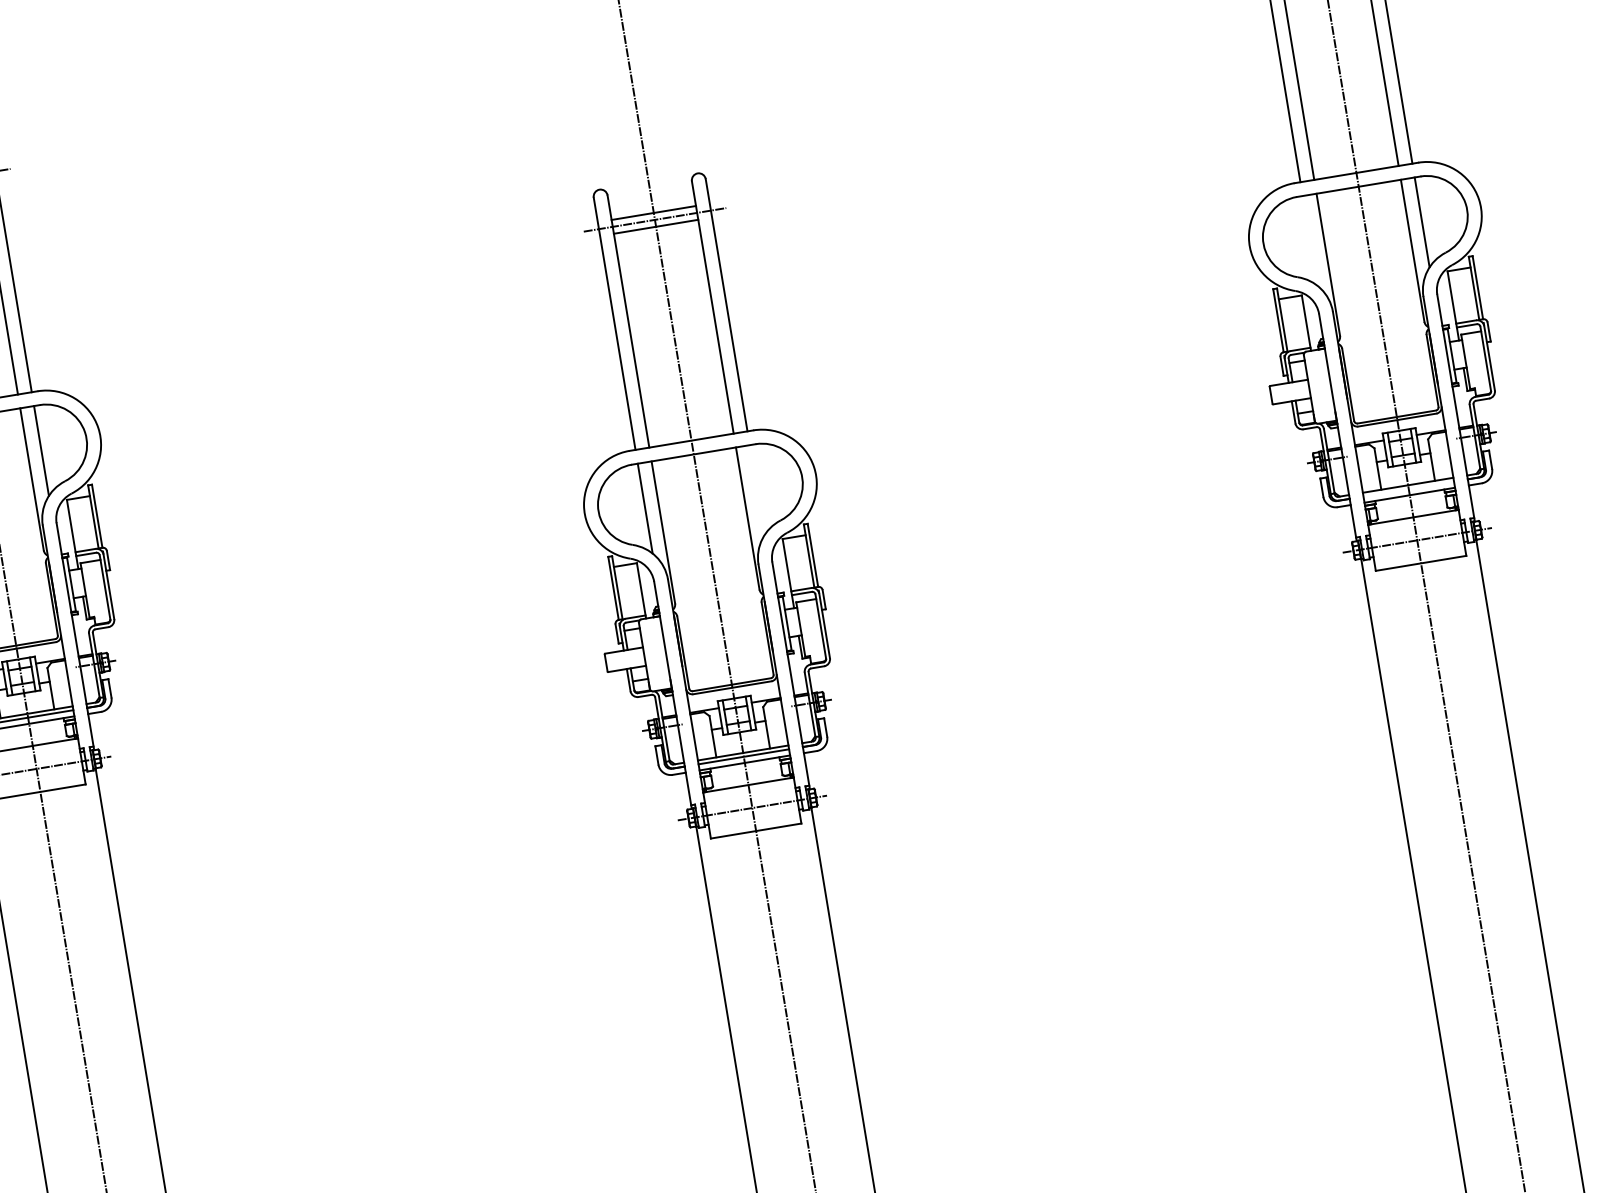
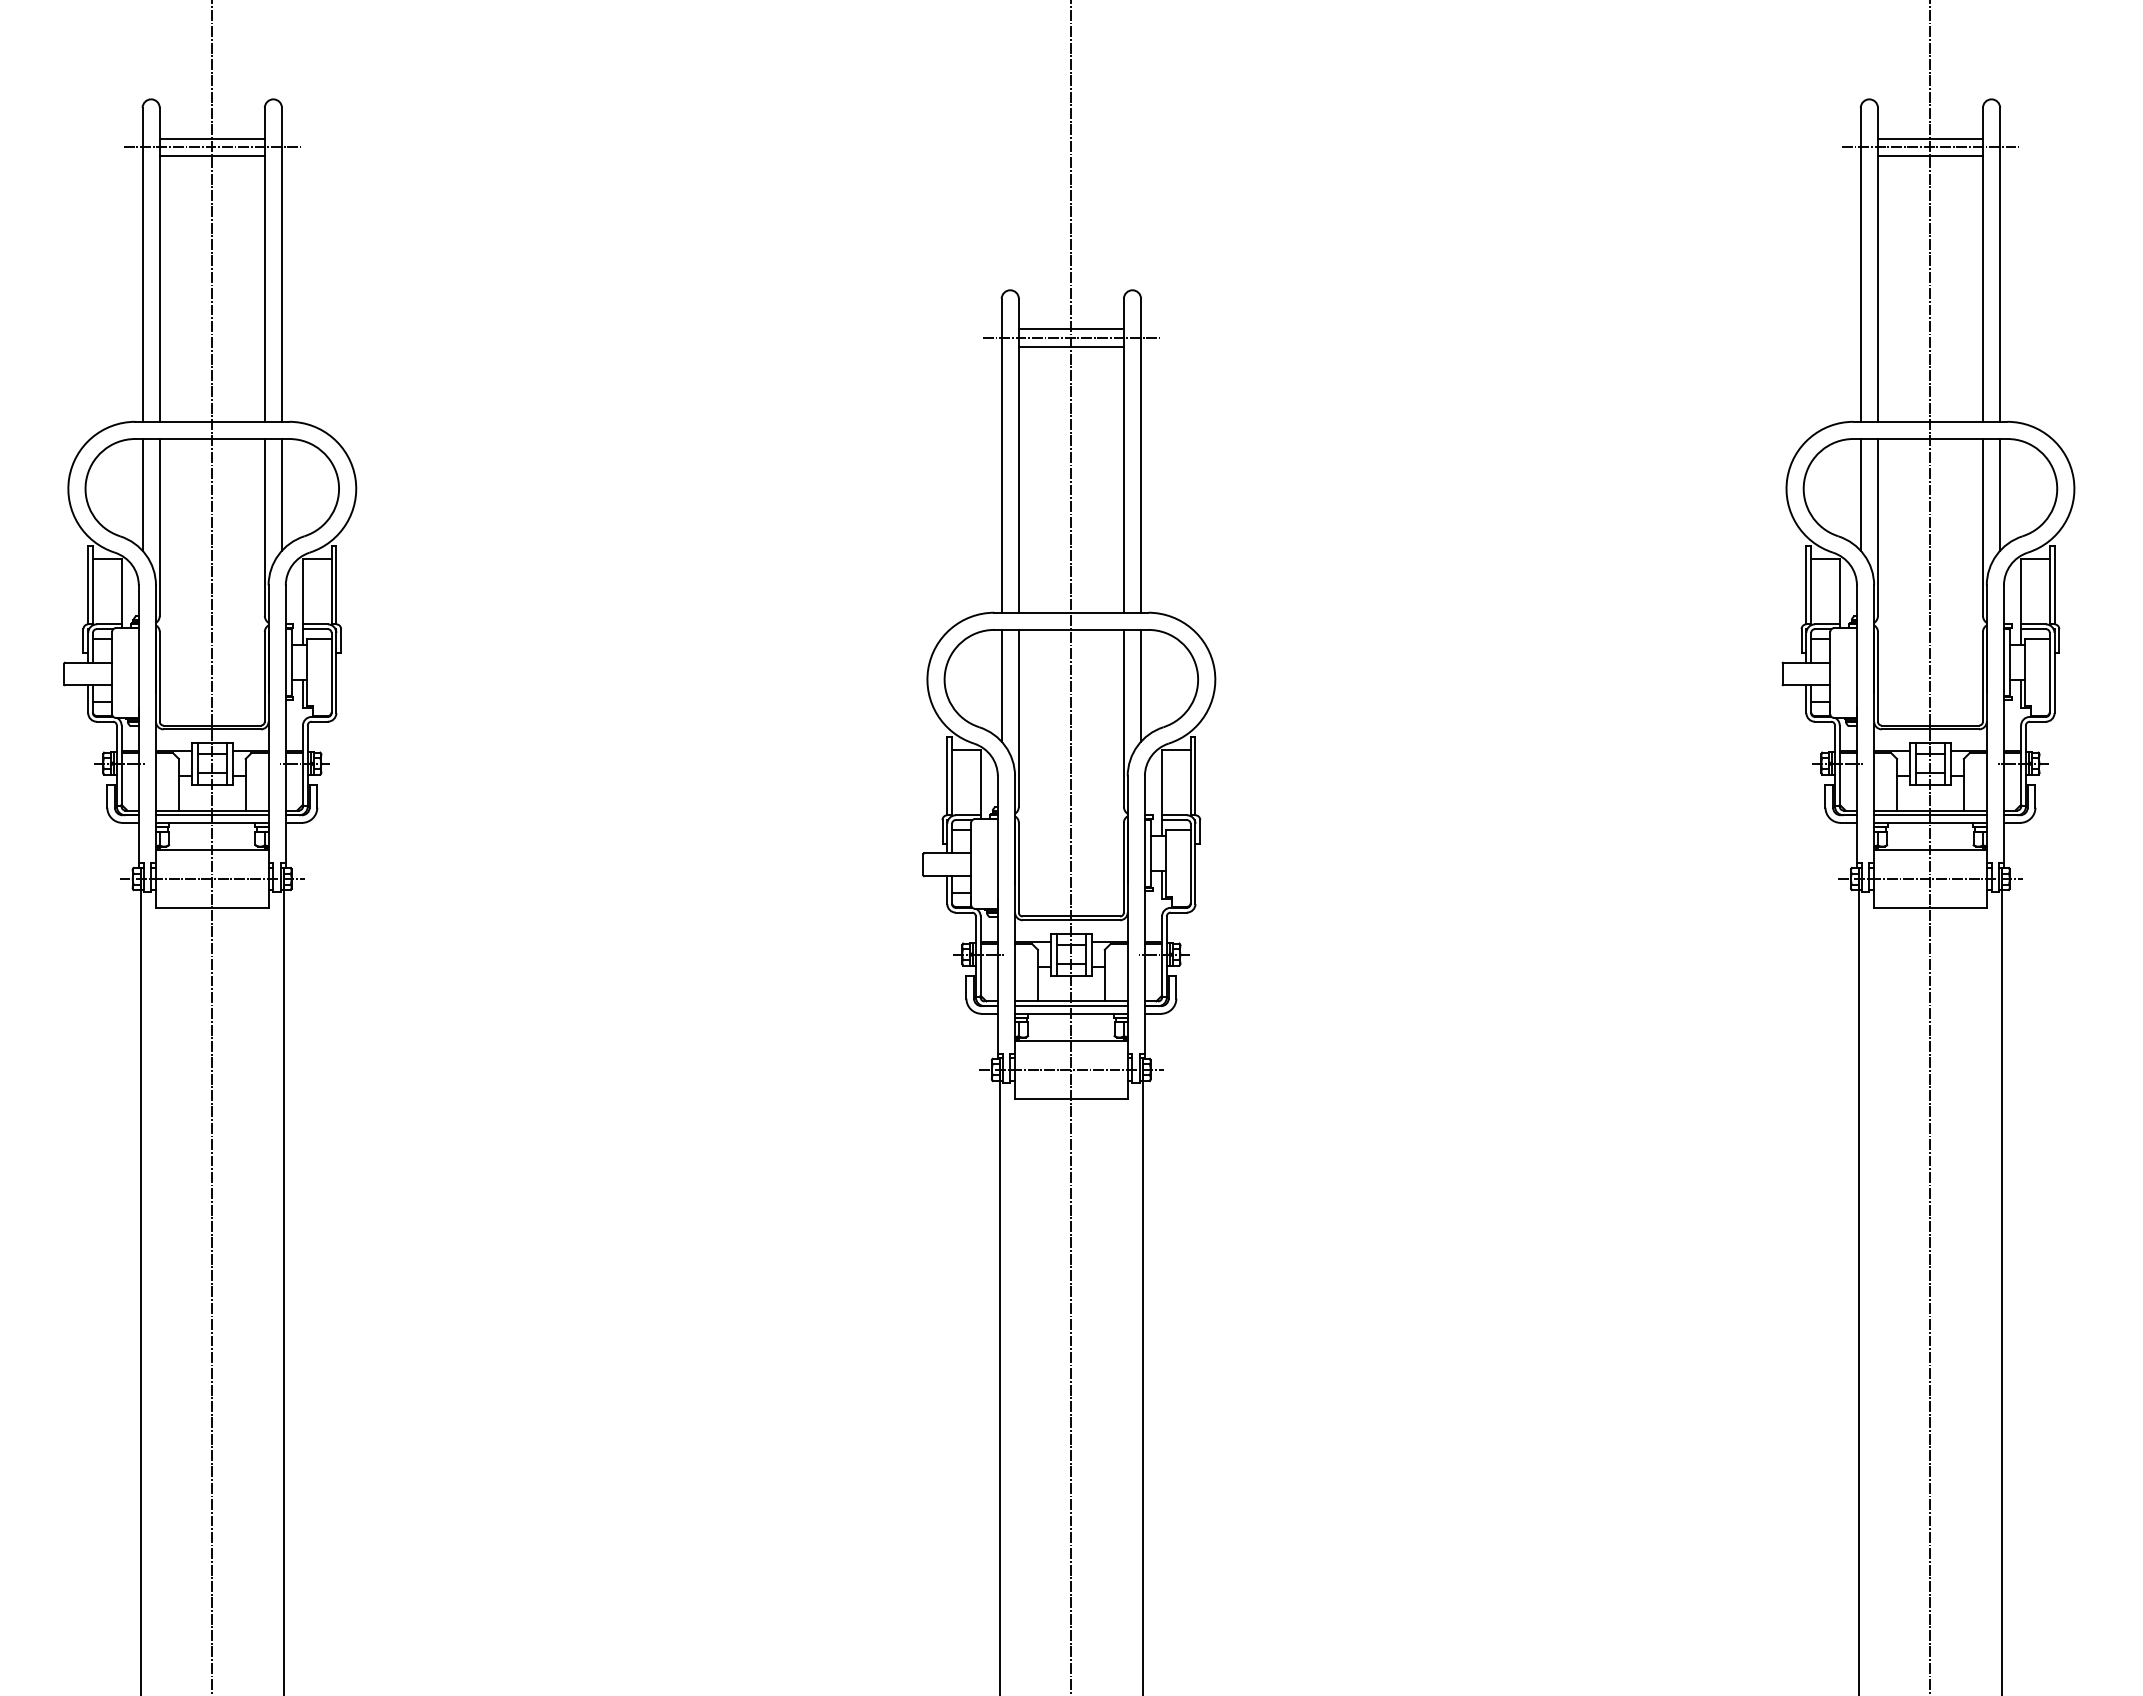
line: (1309, 240) -> (1860, 494), added
line: (757, 489) -> (1141, 685), added
line: (1408, 489) -> (1930, 815), added

